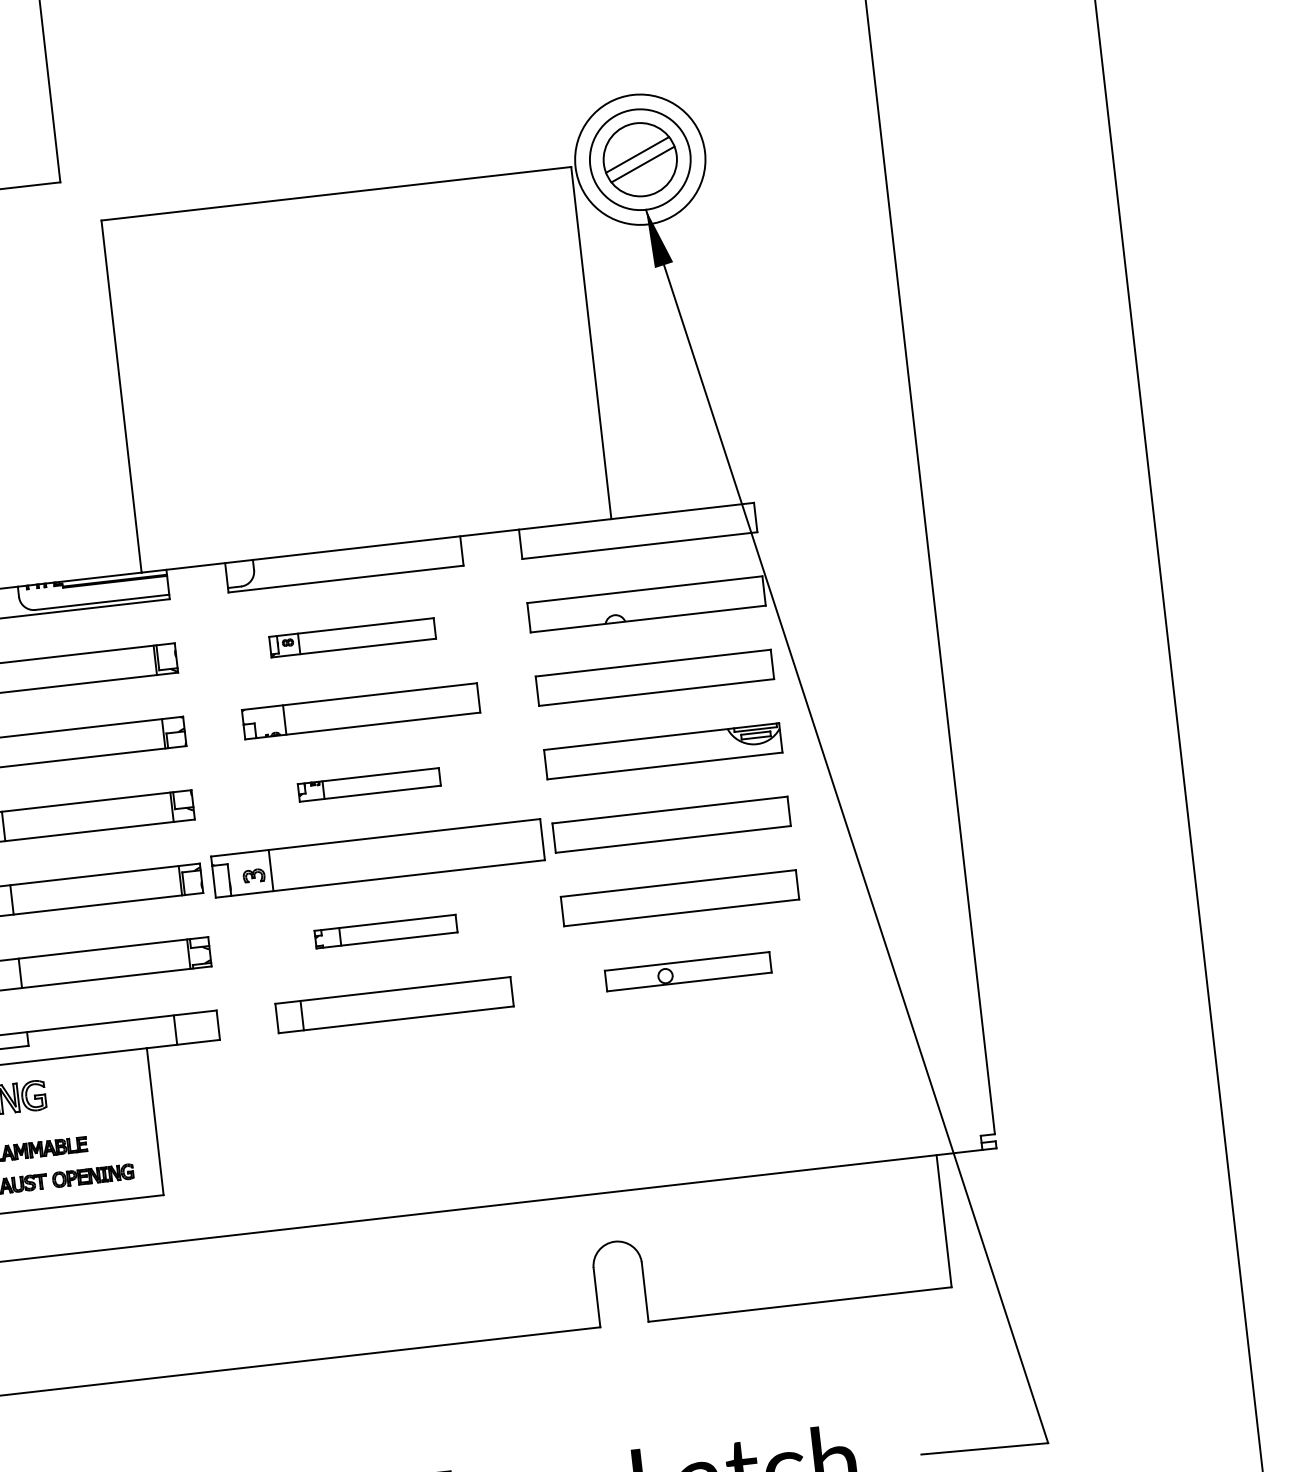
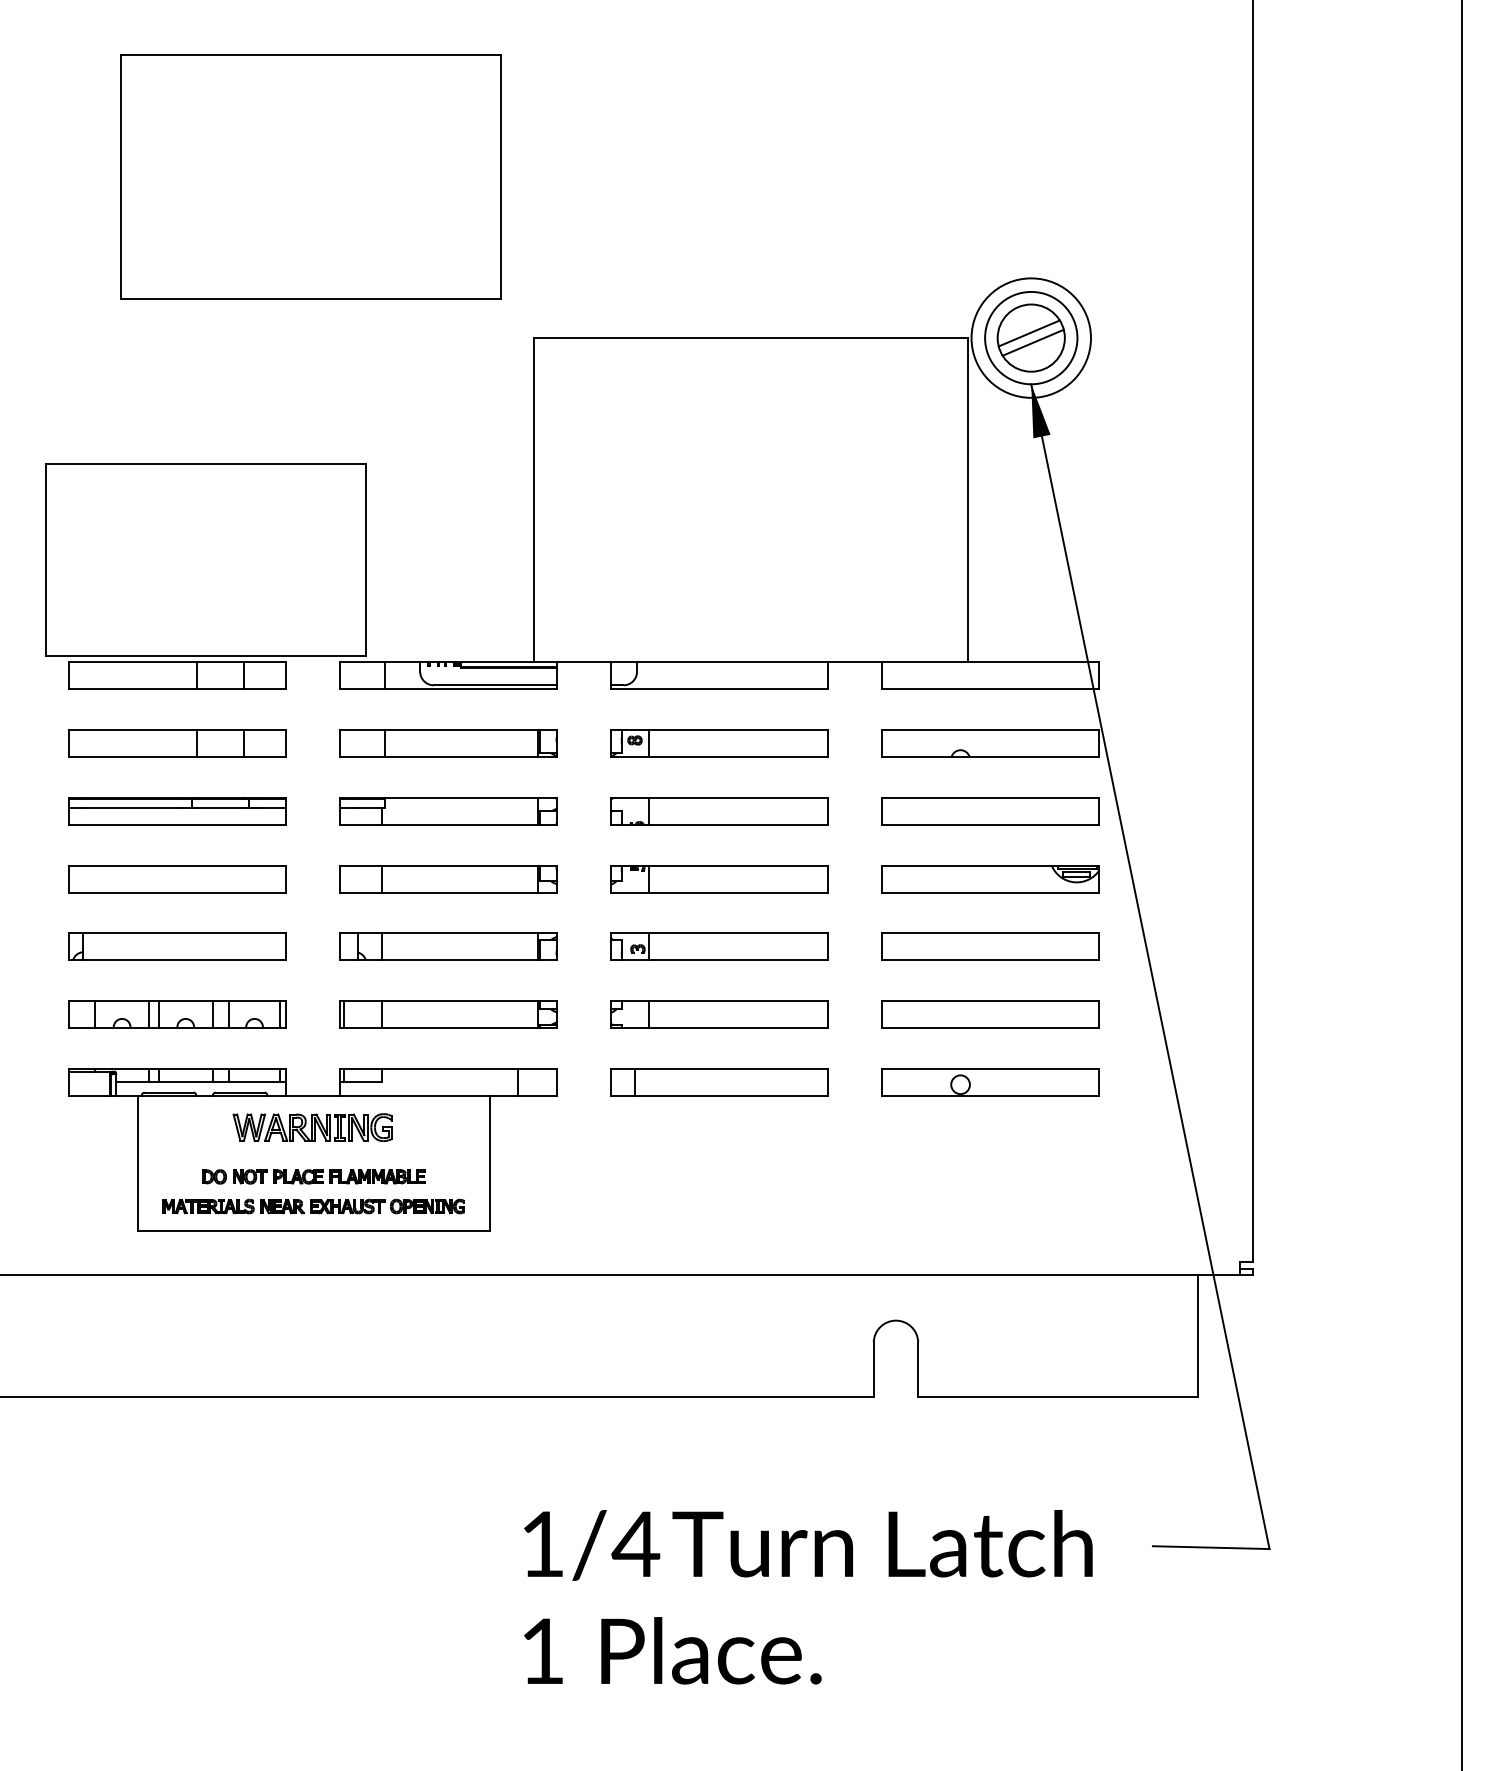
part: (352, 637) -> (719, 743), size x1.43
part: (369, 785) -> (719, 879), size x1.67
part: (377, 857) -> (719, 946), size x0.71
part: (385, 931) -> (719, 1014), size x1.67
part: (688, 971) -> (990, 1082), size x1.43

